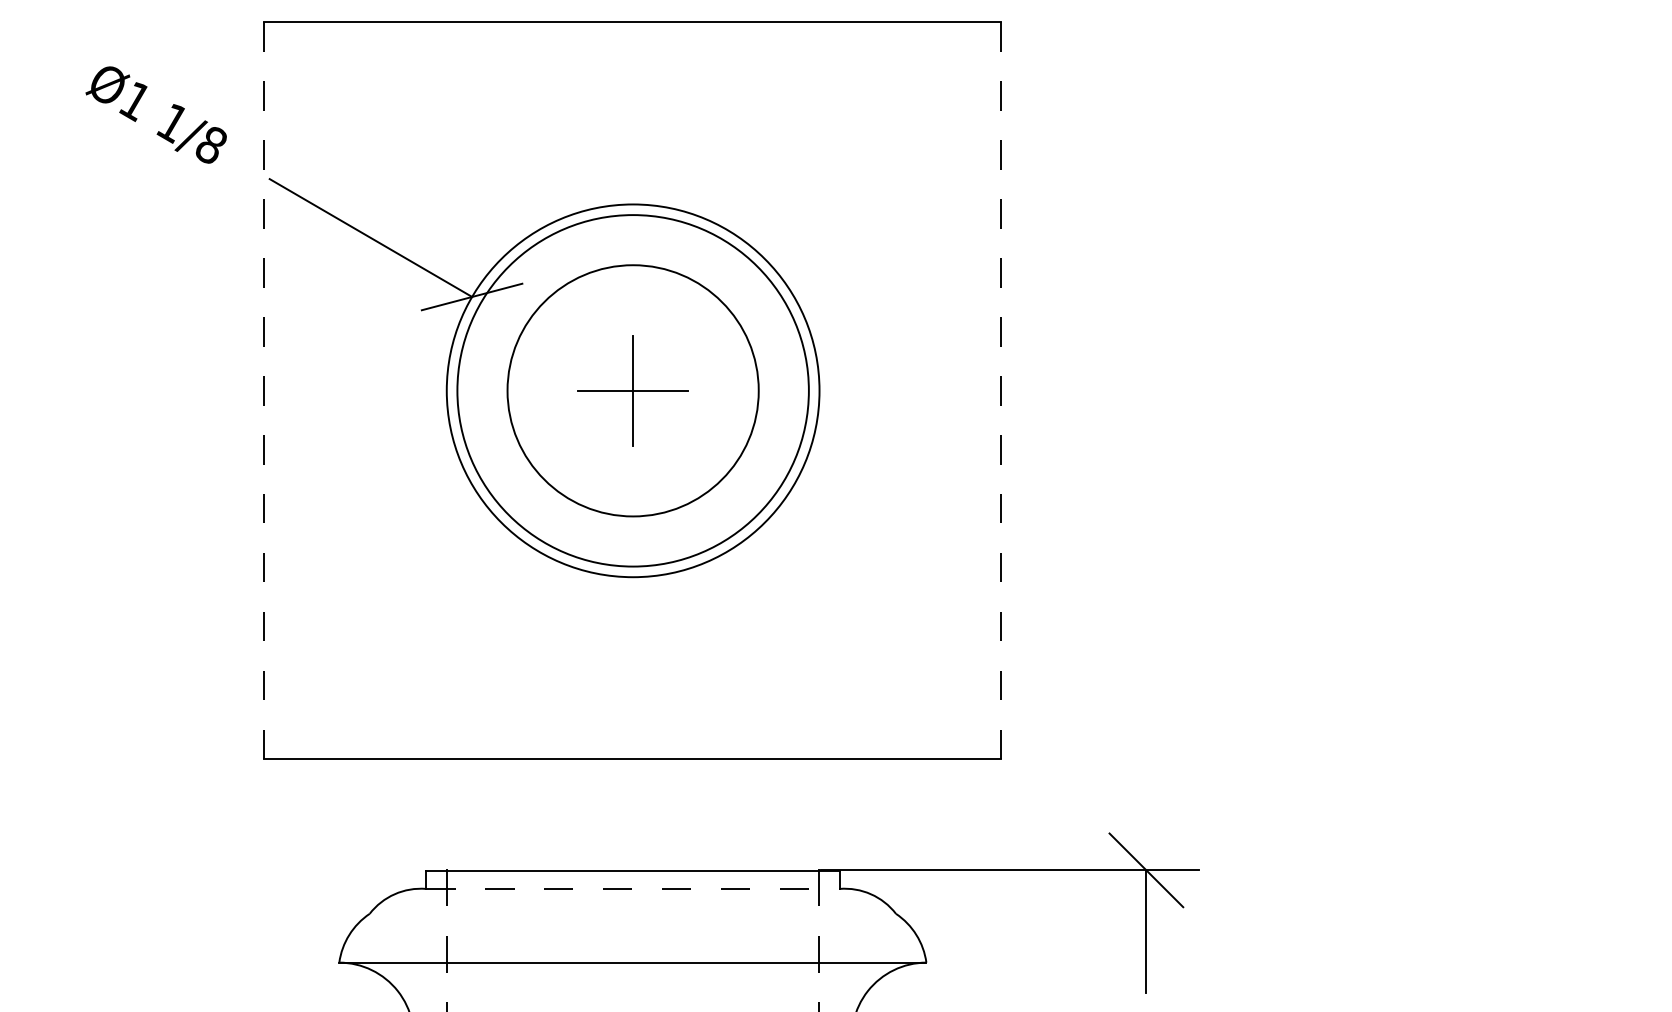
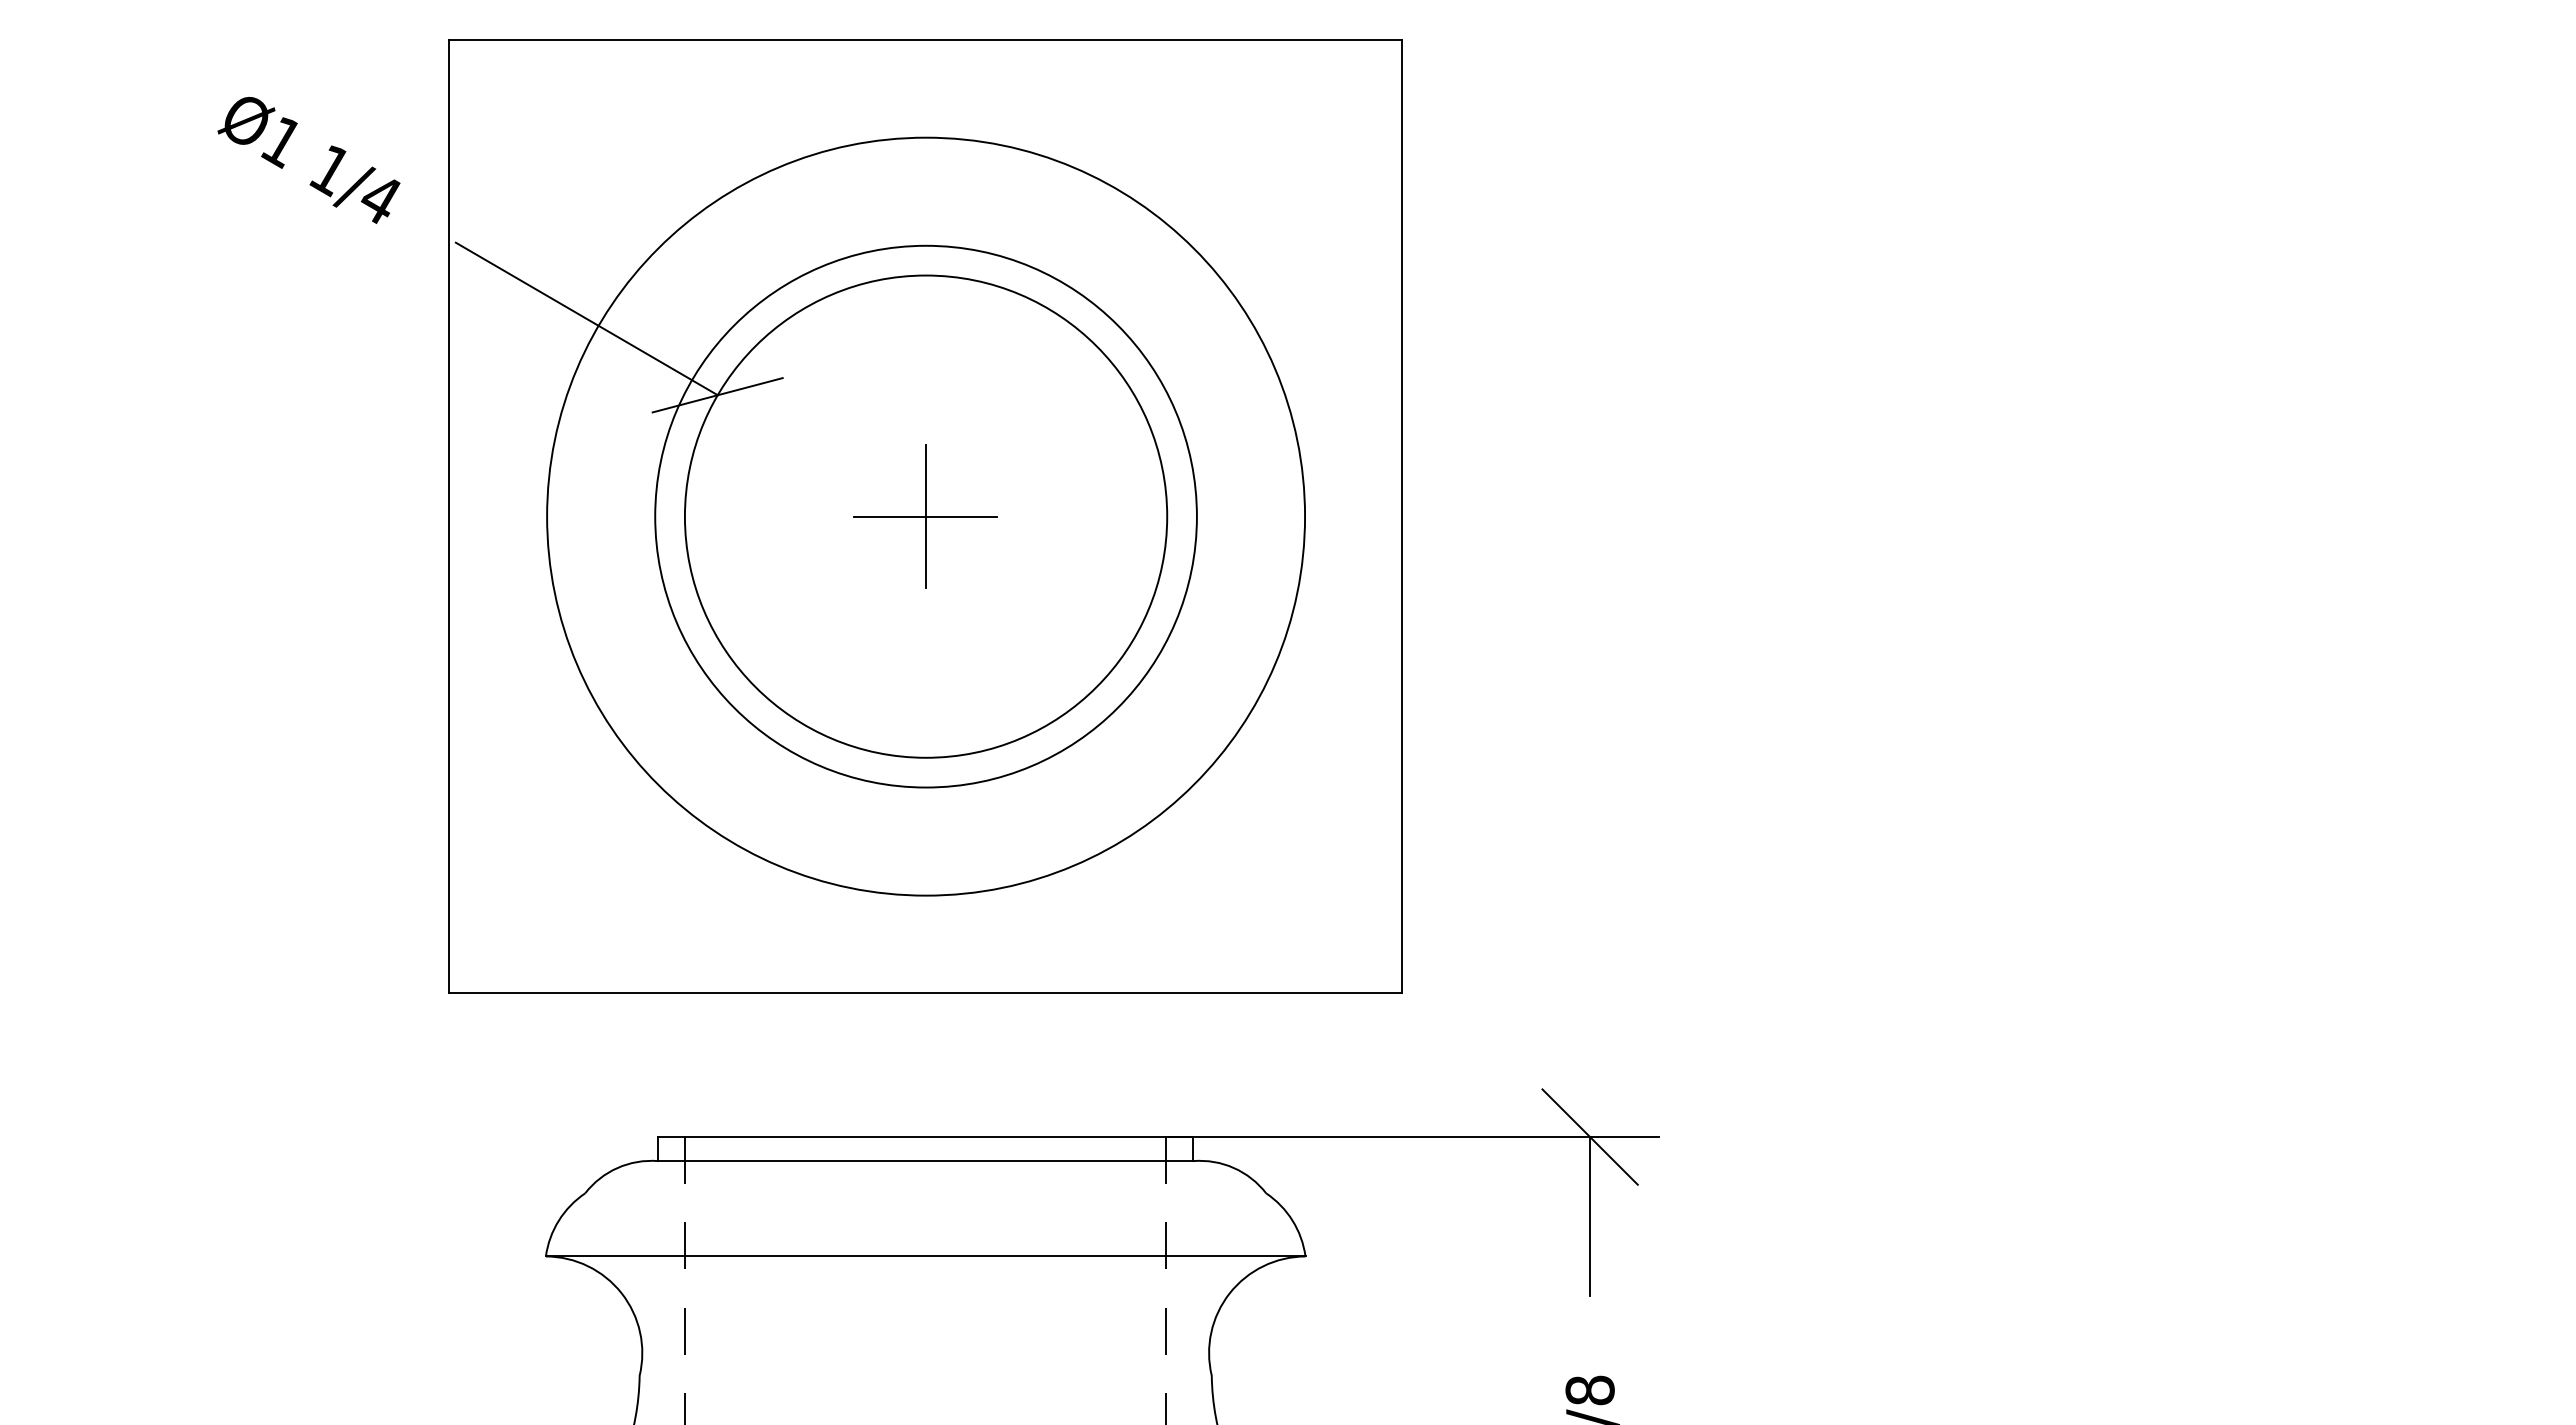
text: (211, 145) -> (380, 199), 1/8 -> 1/4
line: (264, 390) -> (448, 516), dashed -> solid
circle: (632, 390) -> (925, 516), size x1.67
circle: (633, 390) -> (926, 516), size x1.67
line: (1001, 390) -> (1402, 516), dashed -> solid
line: (632, 889) -> (925, 1161), dashed -> solid

